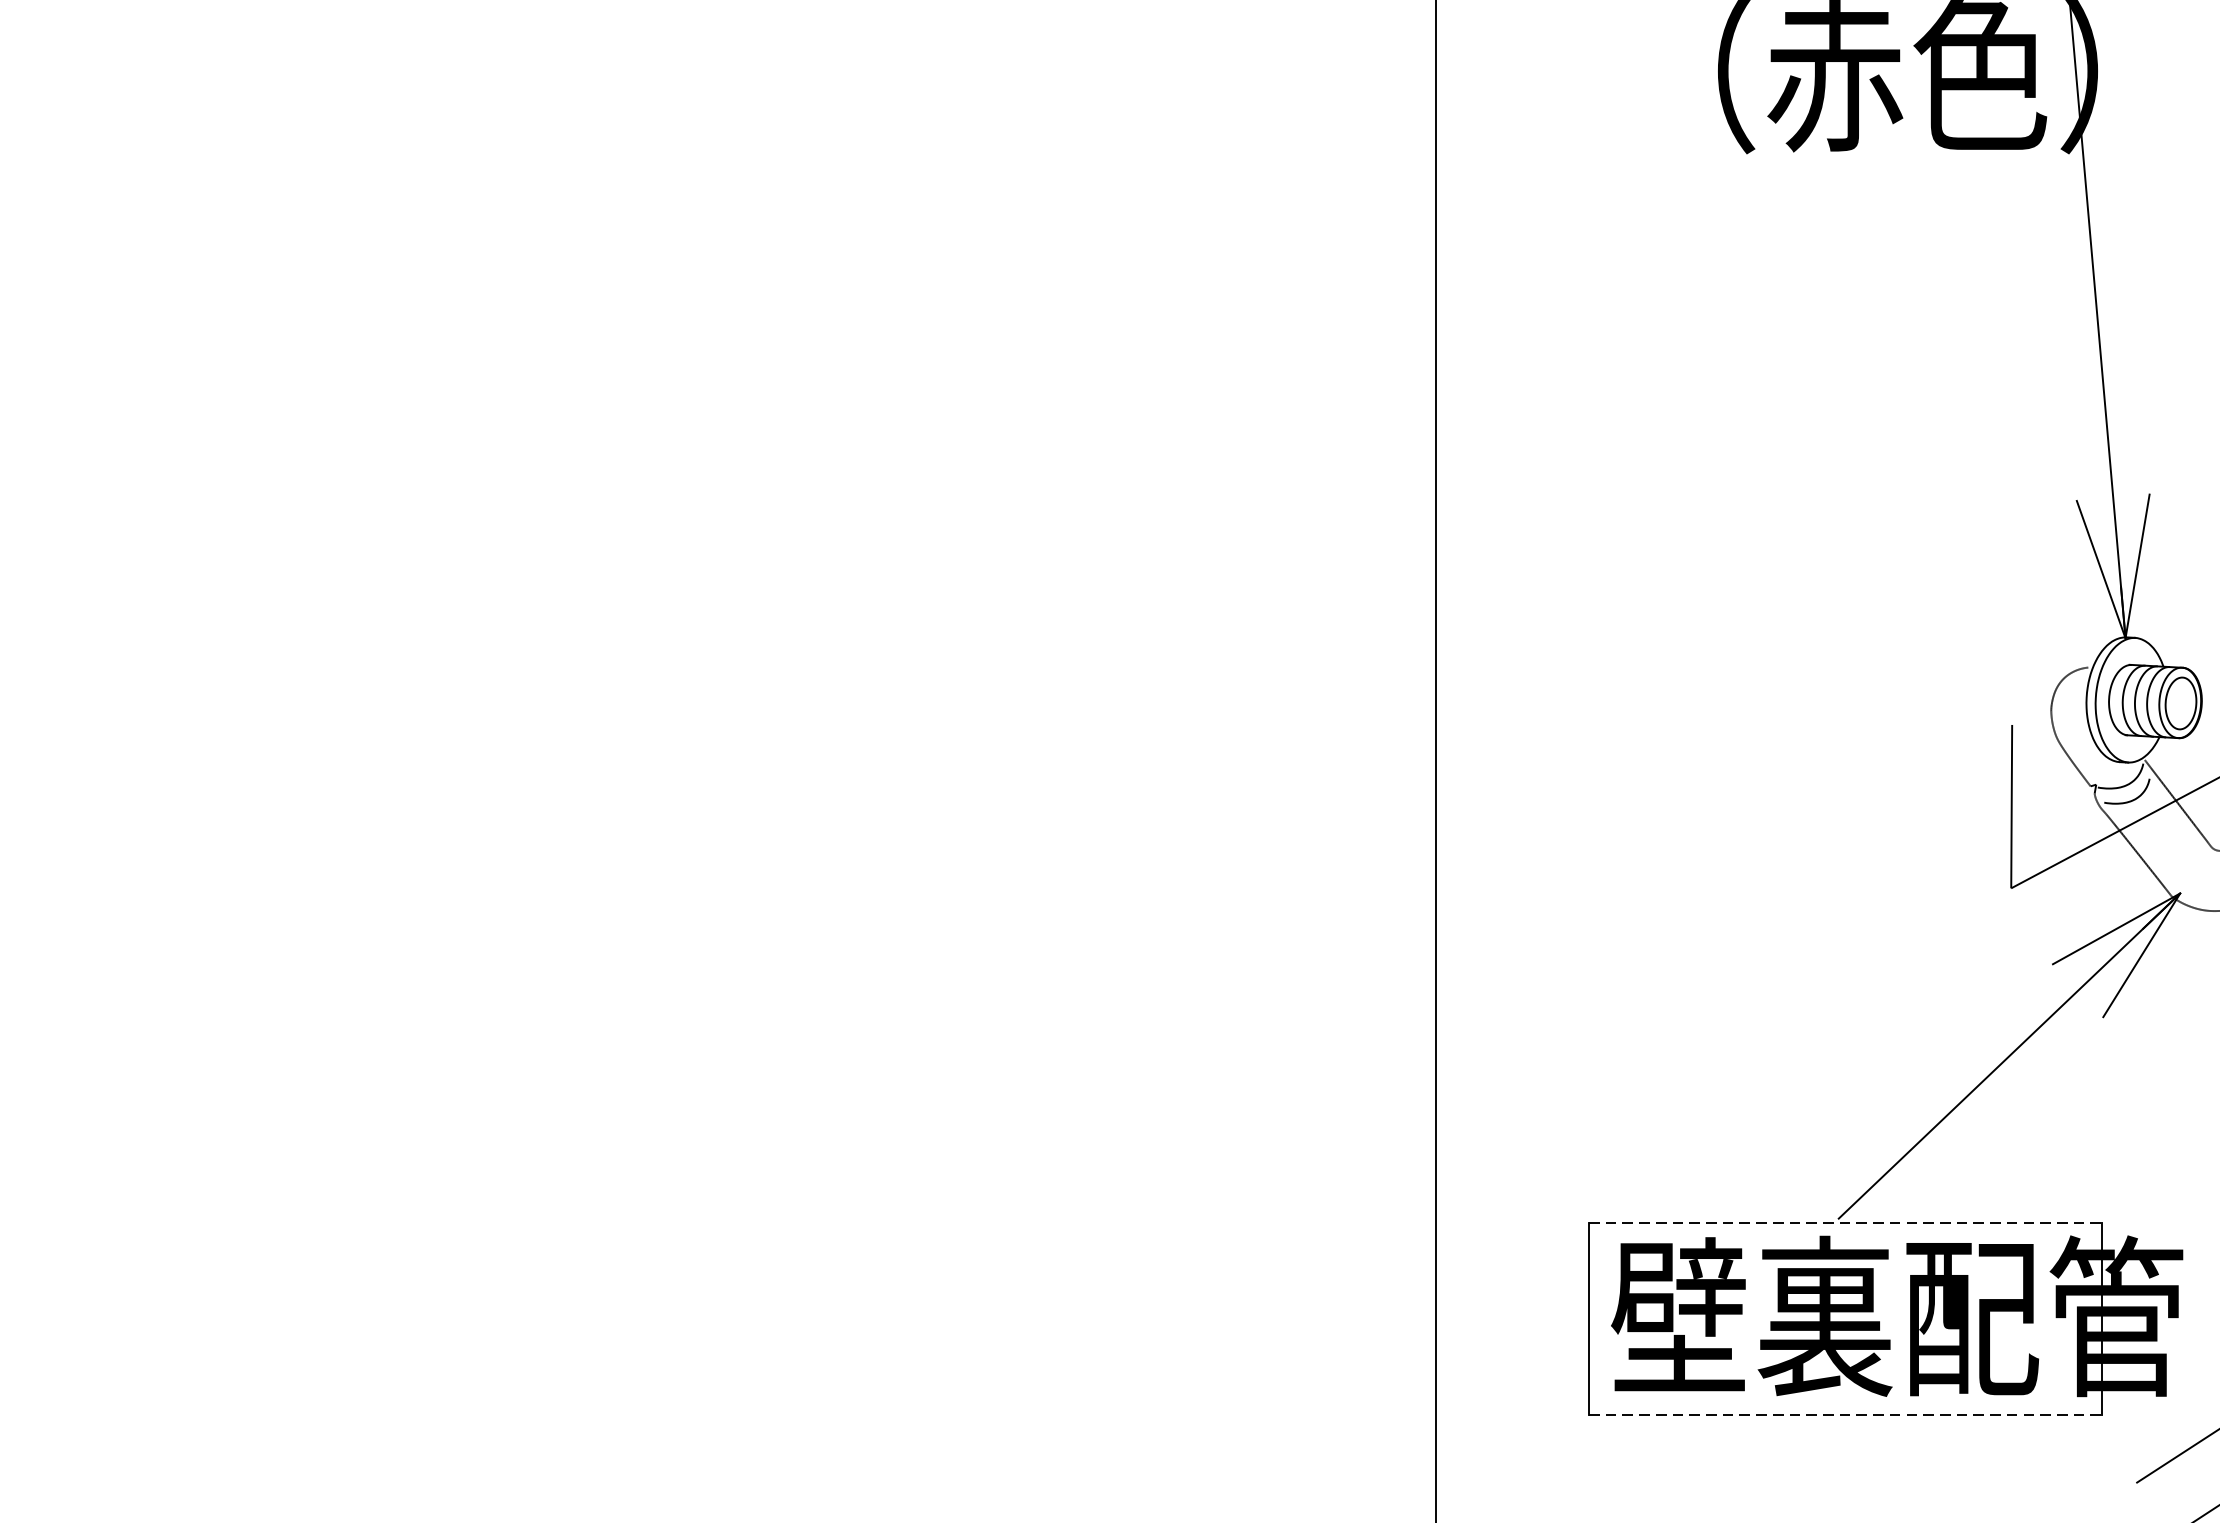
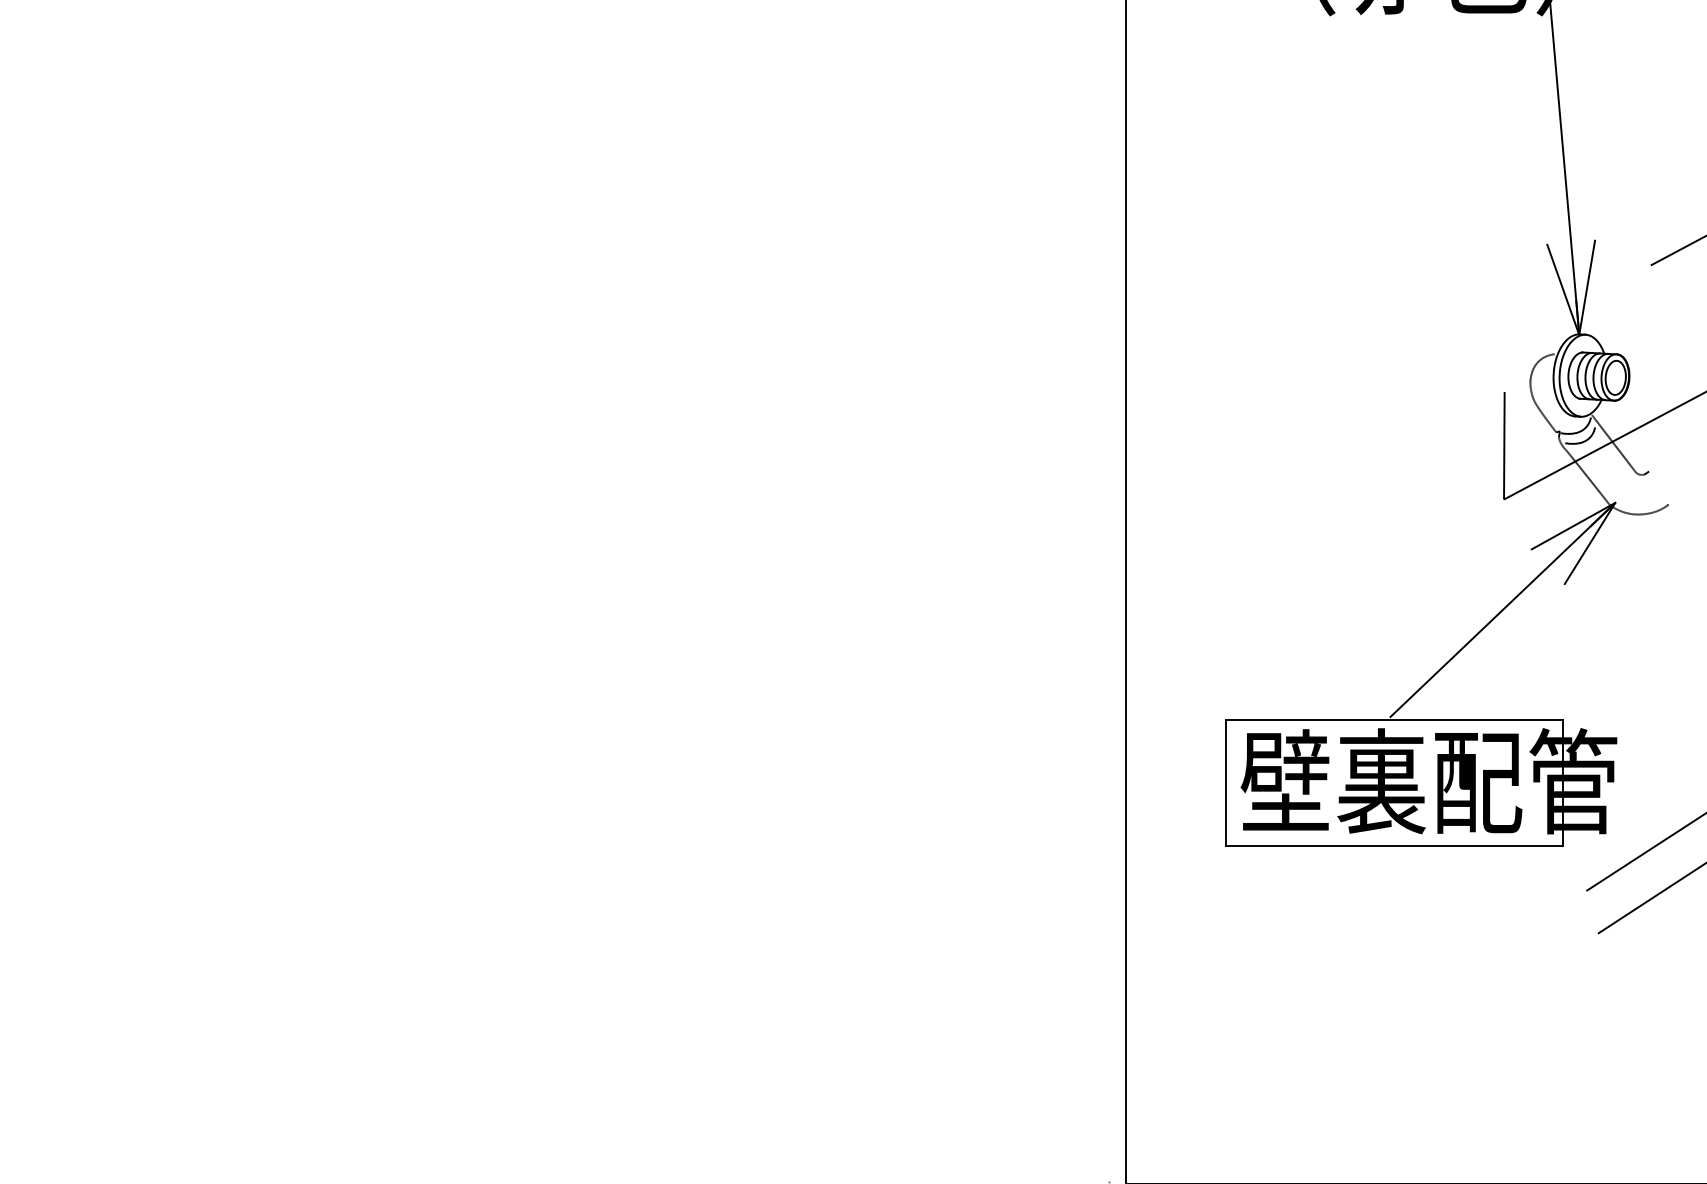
line: (1844, 1222) -> (1394, 719), dashed -> solid
line: (1844, 1415) -> (1394, 846), dashed -> solid

